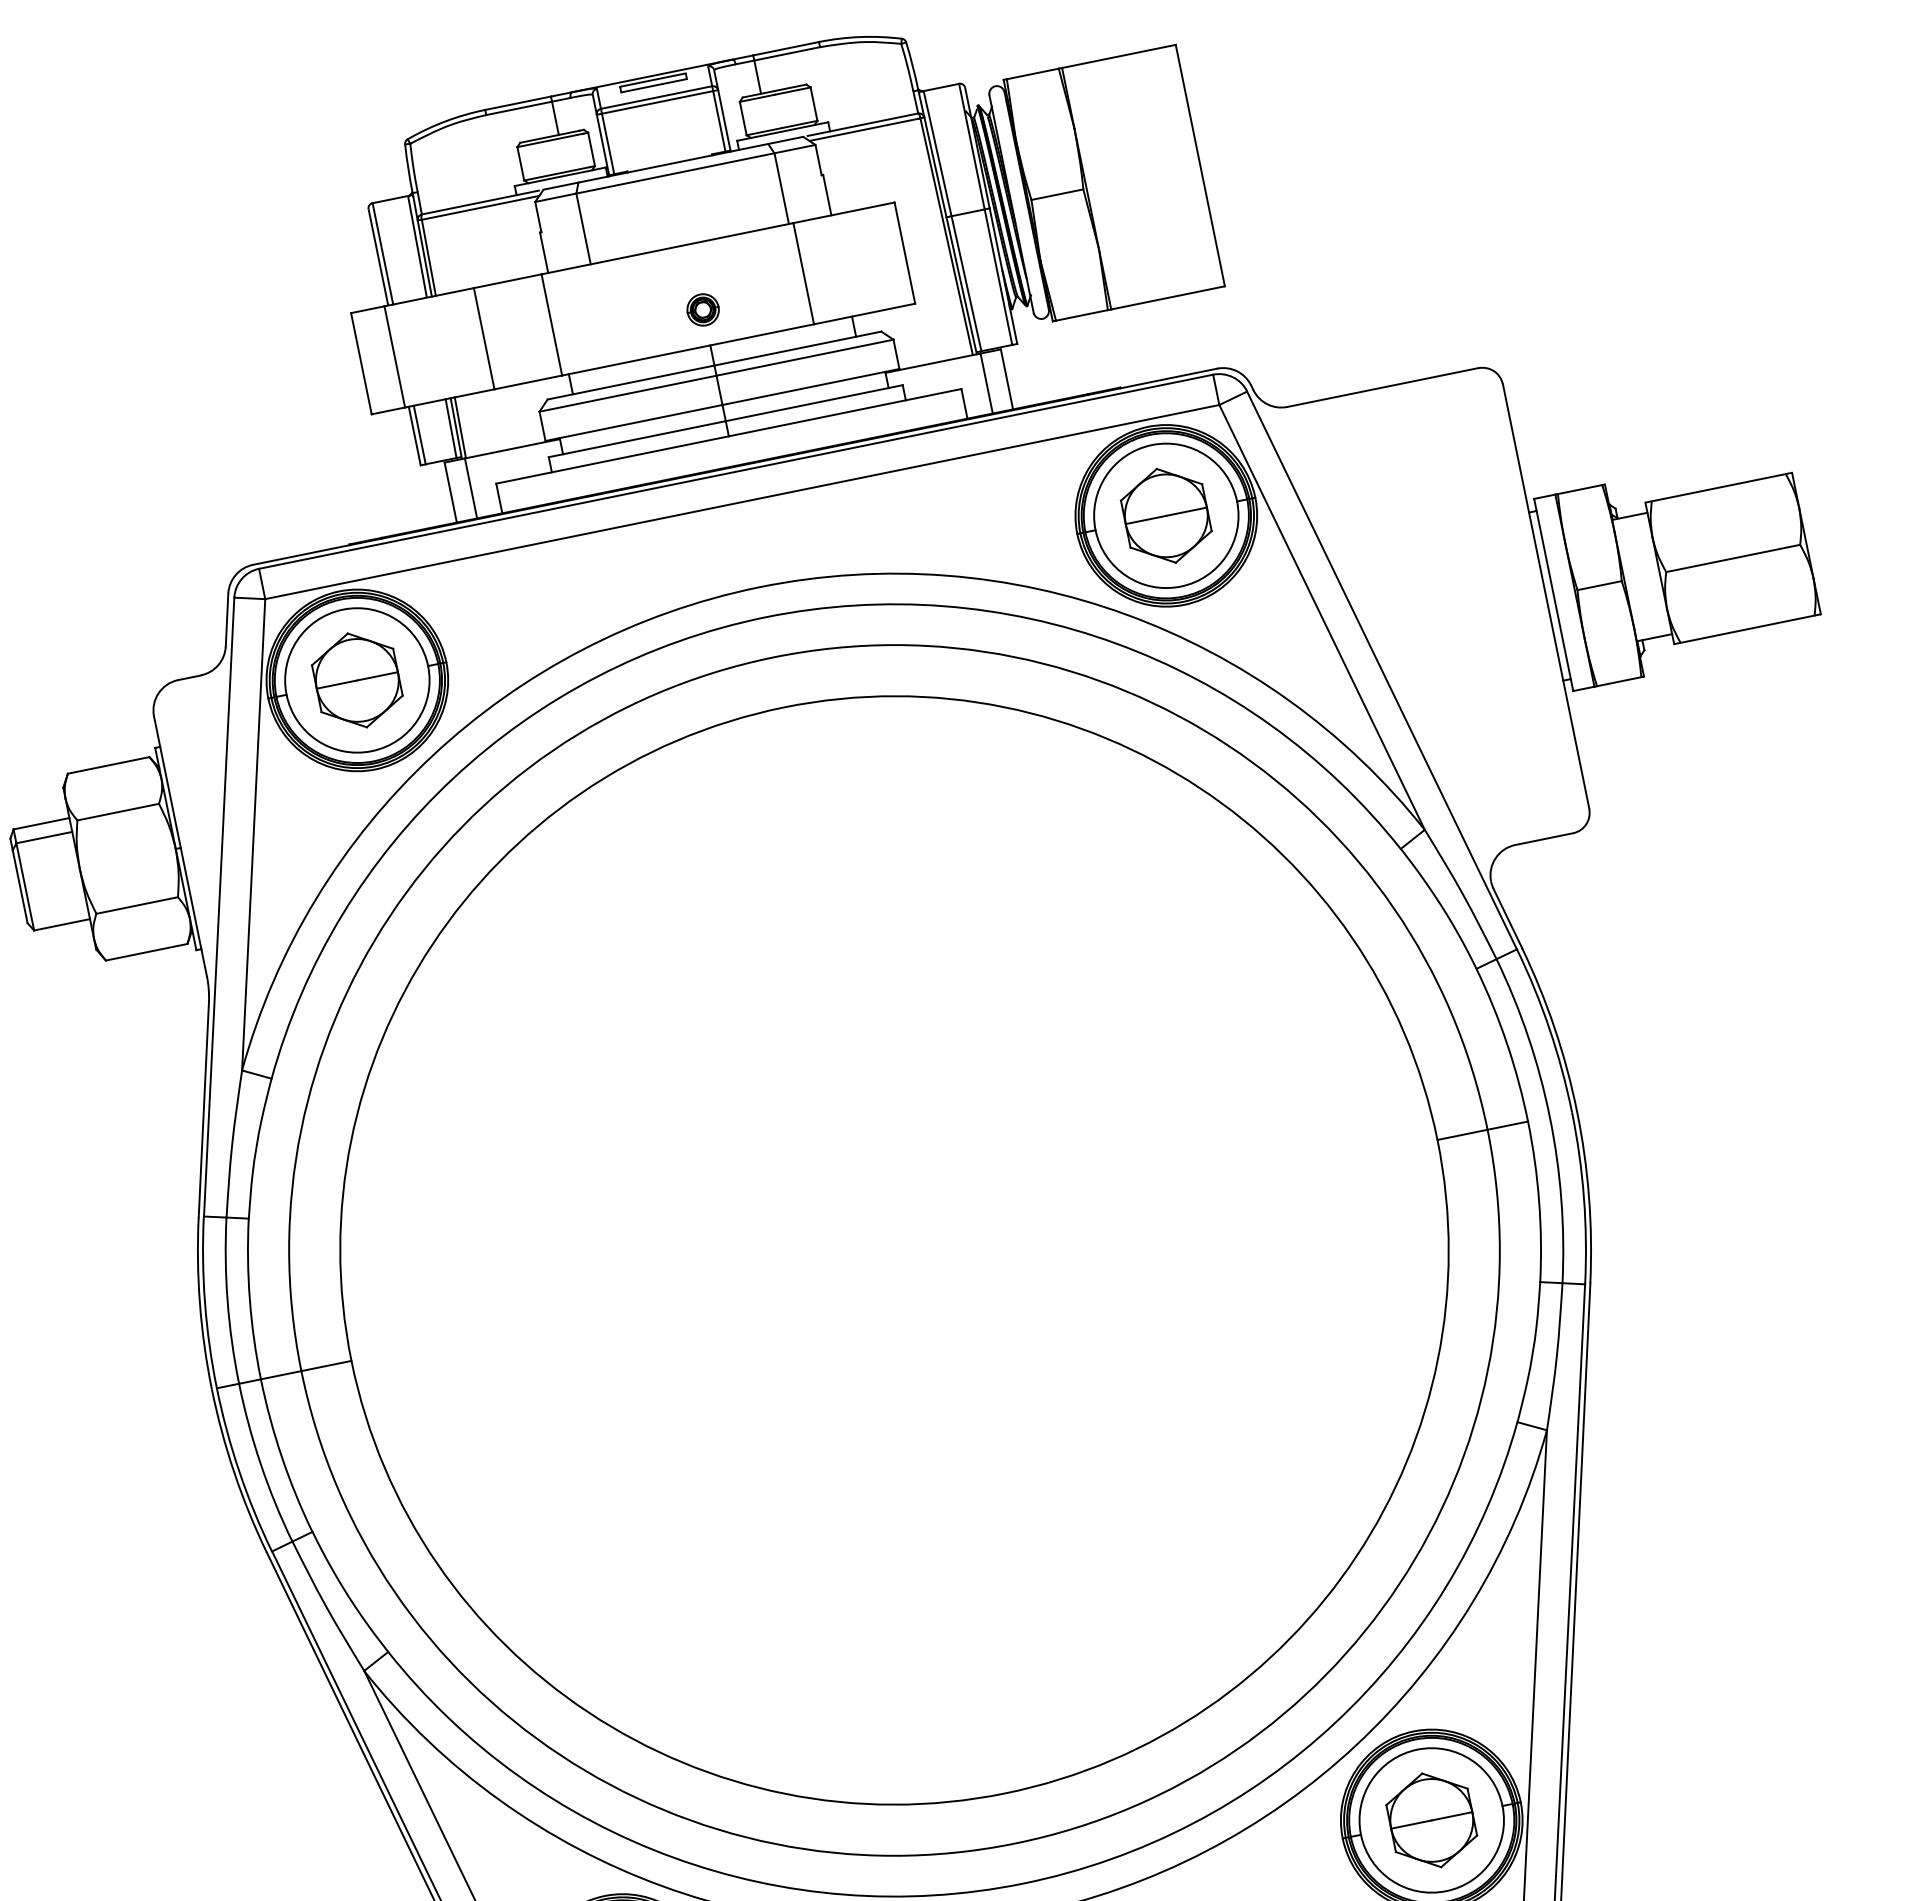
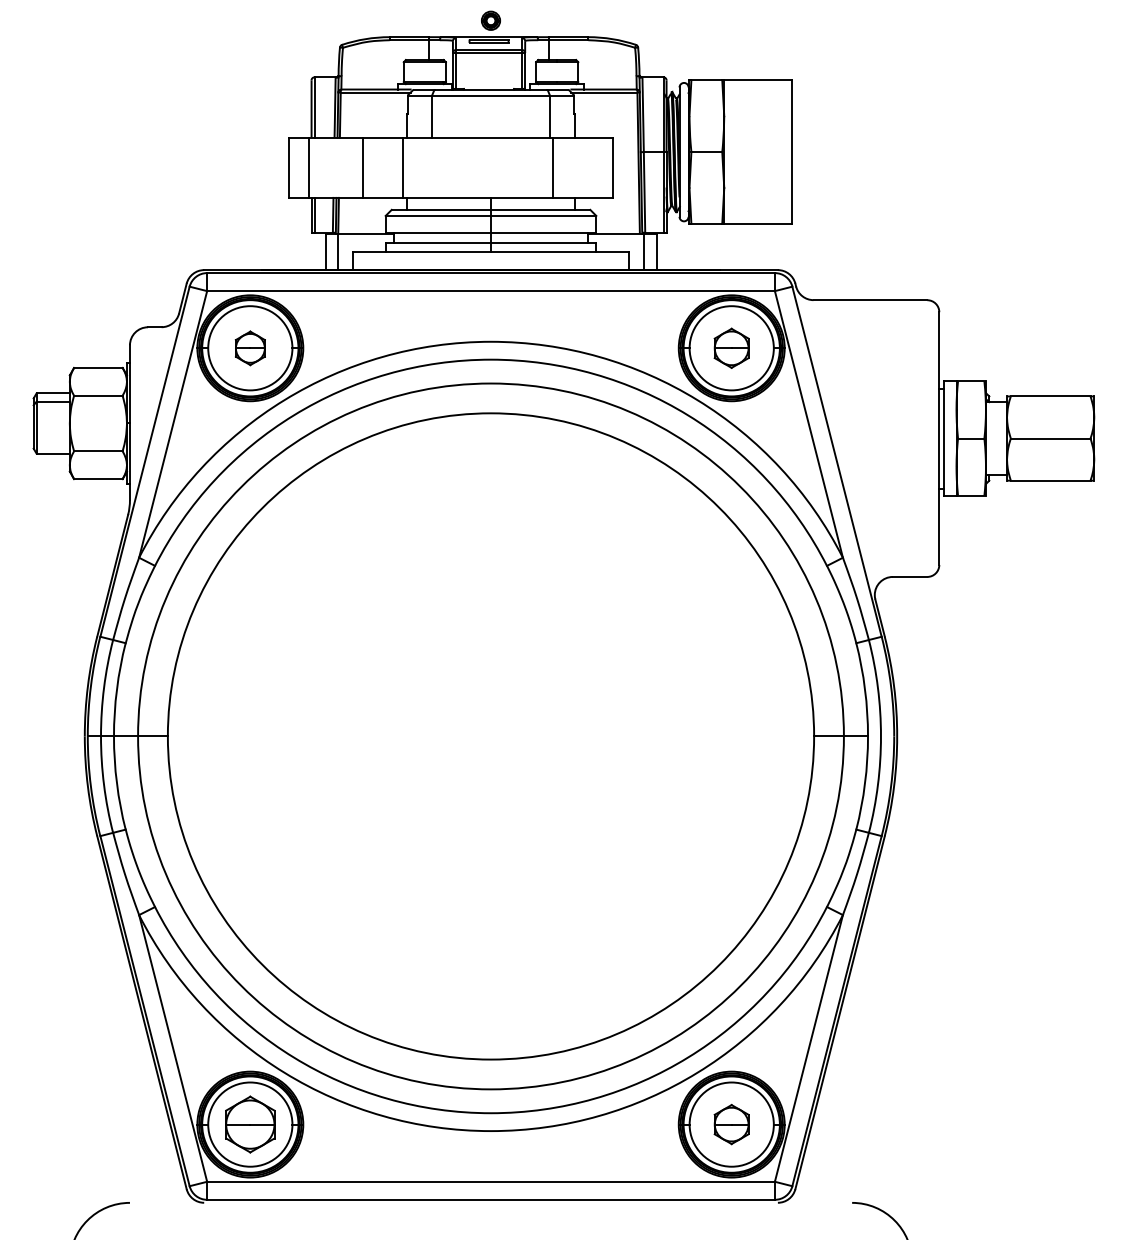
part: (702, 309) -> (490, 20), moved
part: (1165, 516) -> (731, 348), size x0.7
part: (357, 680) -> (250, 348), size x0.6
part: (1431, 1820) -> (731, 1124), size x0.7

